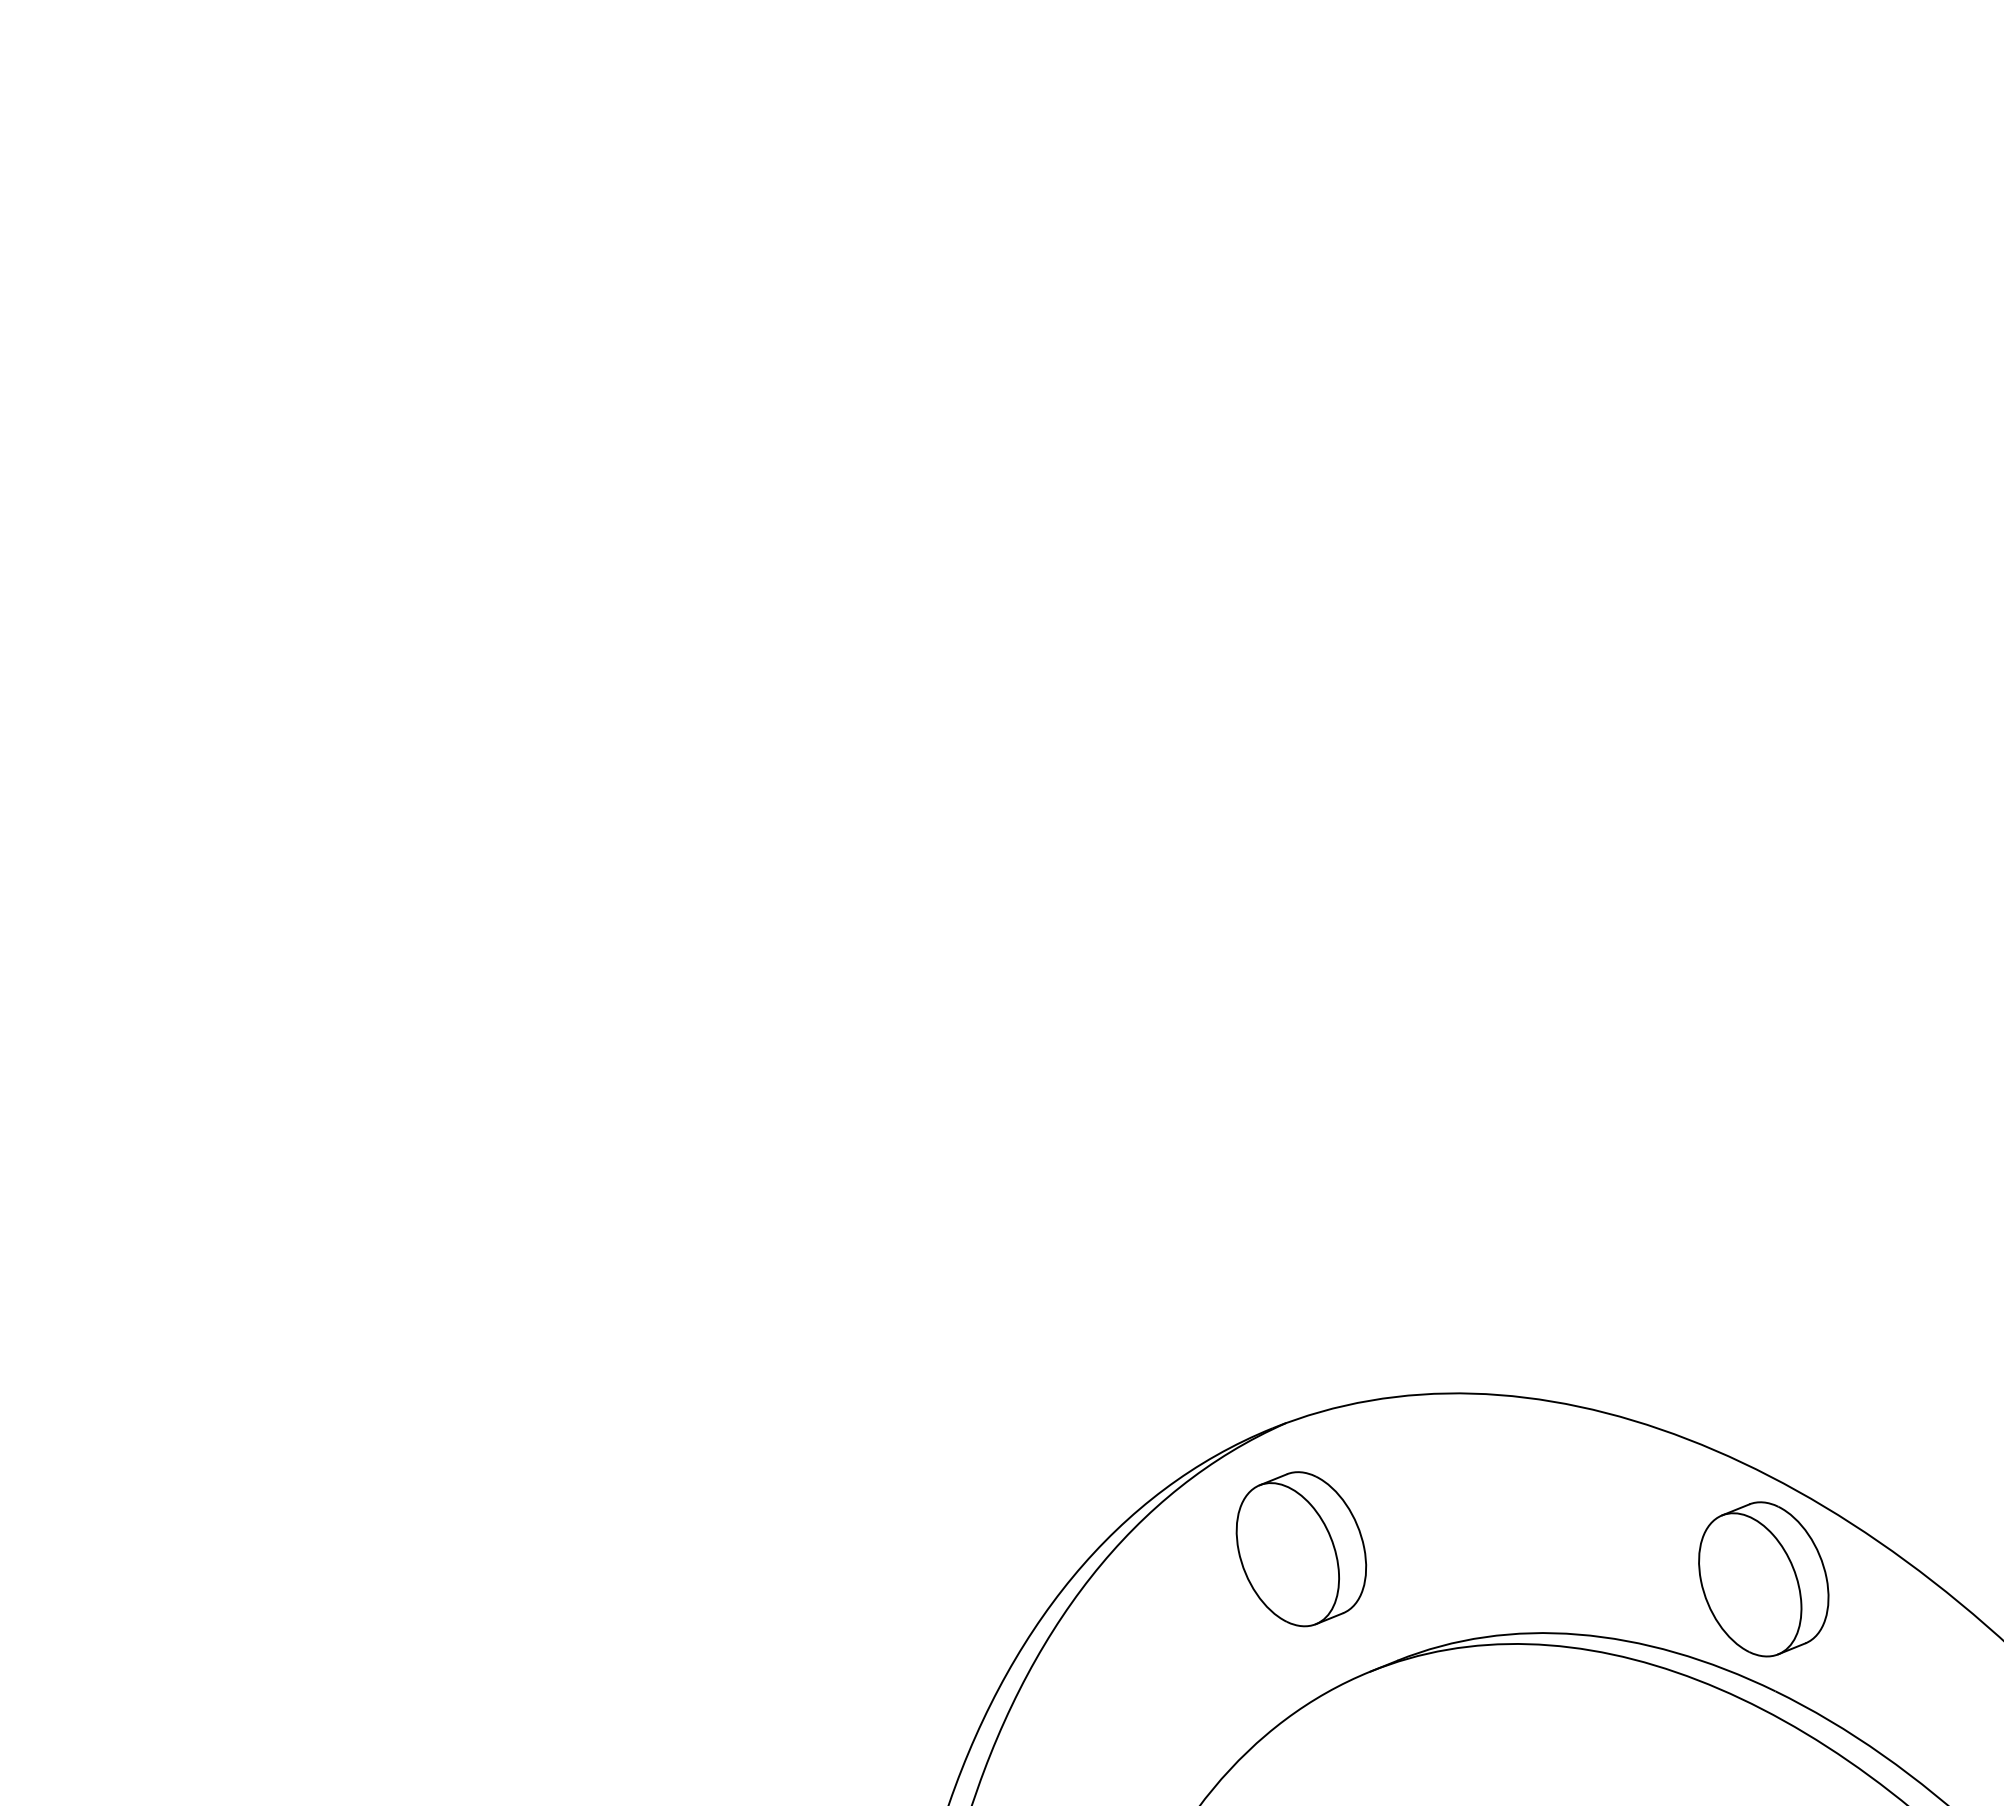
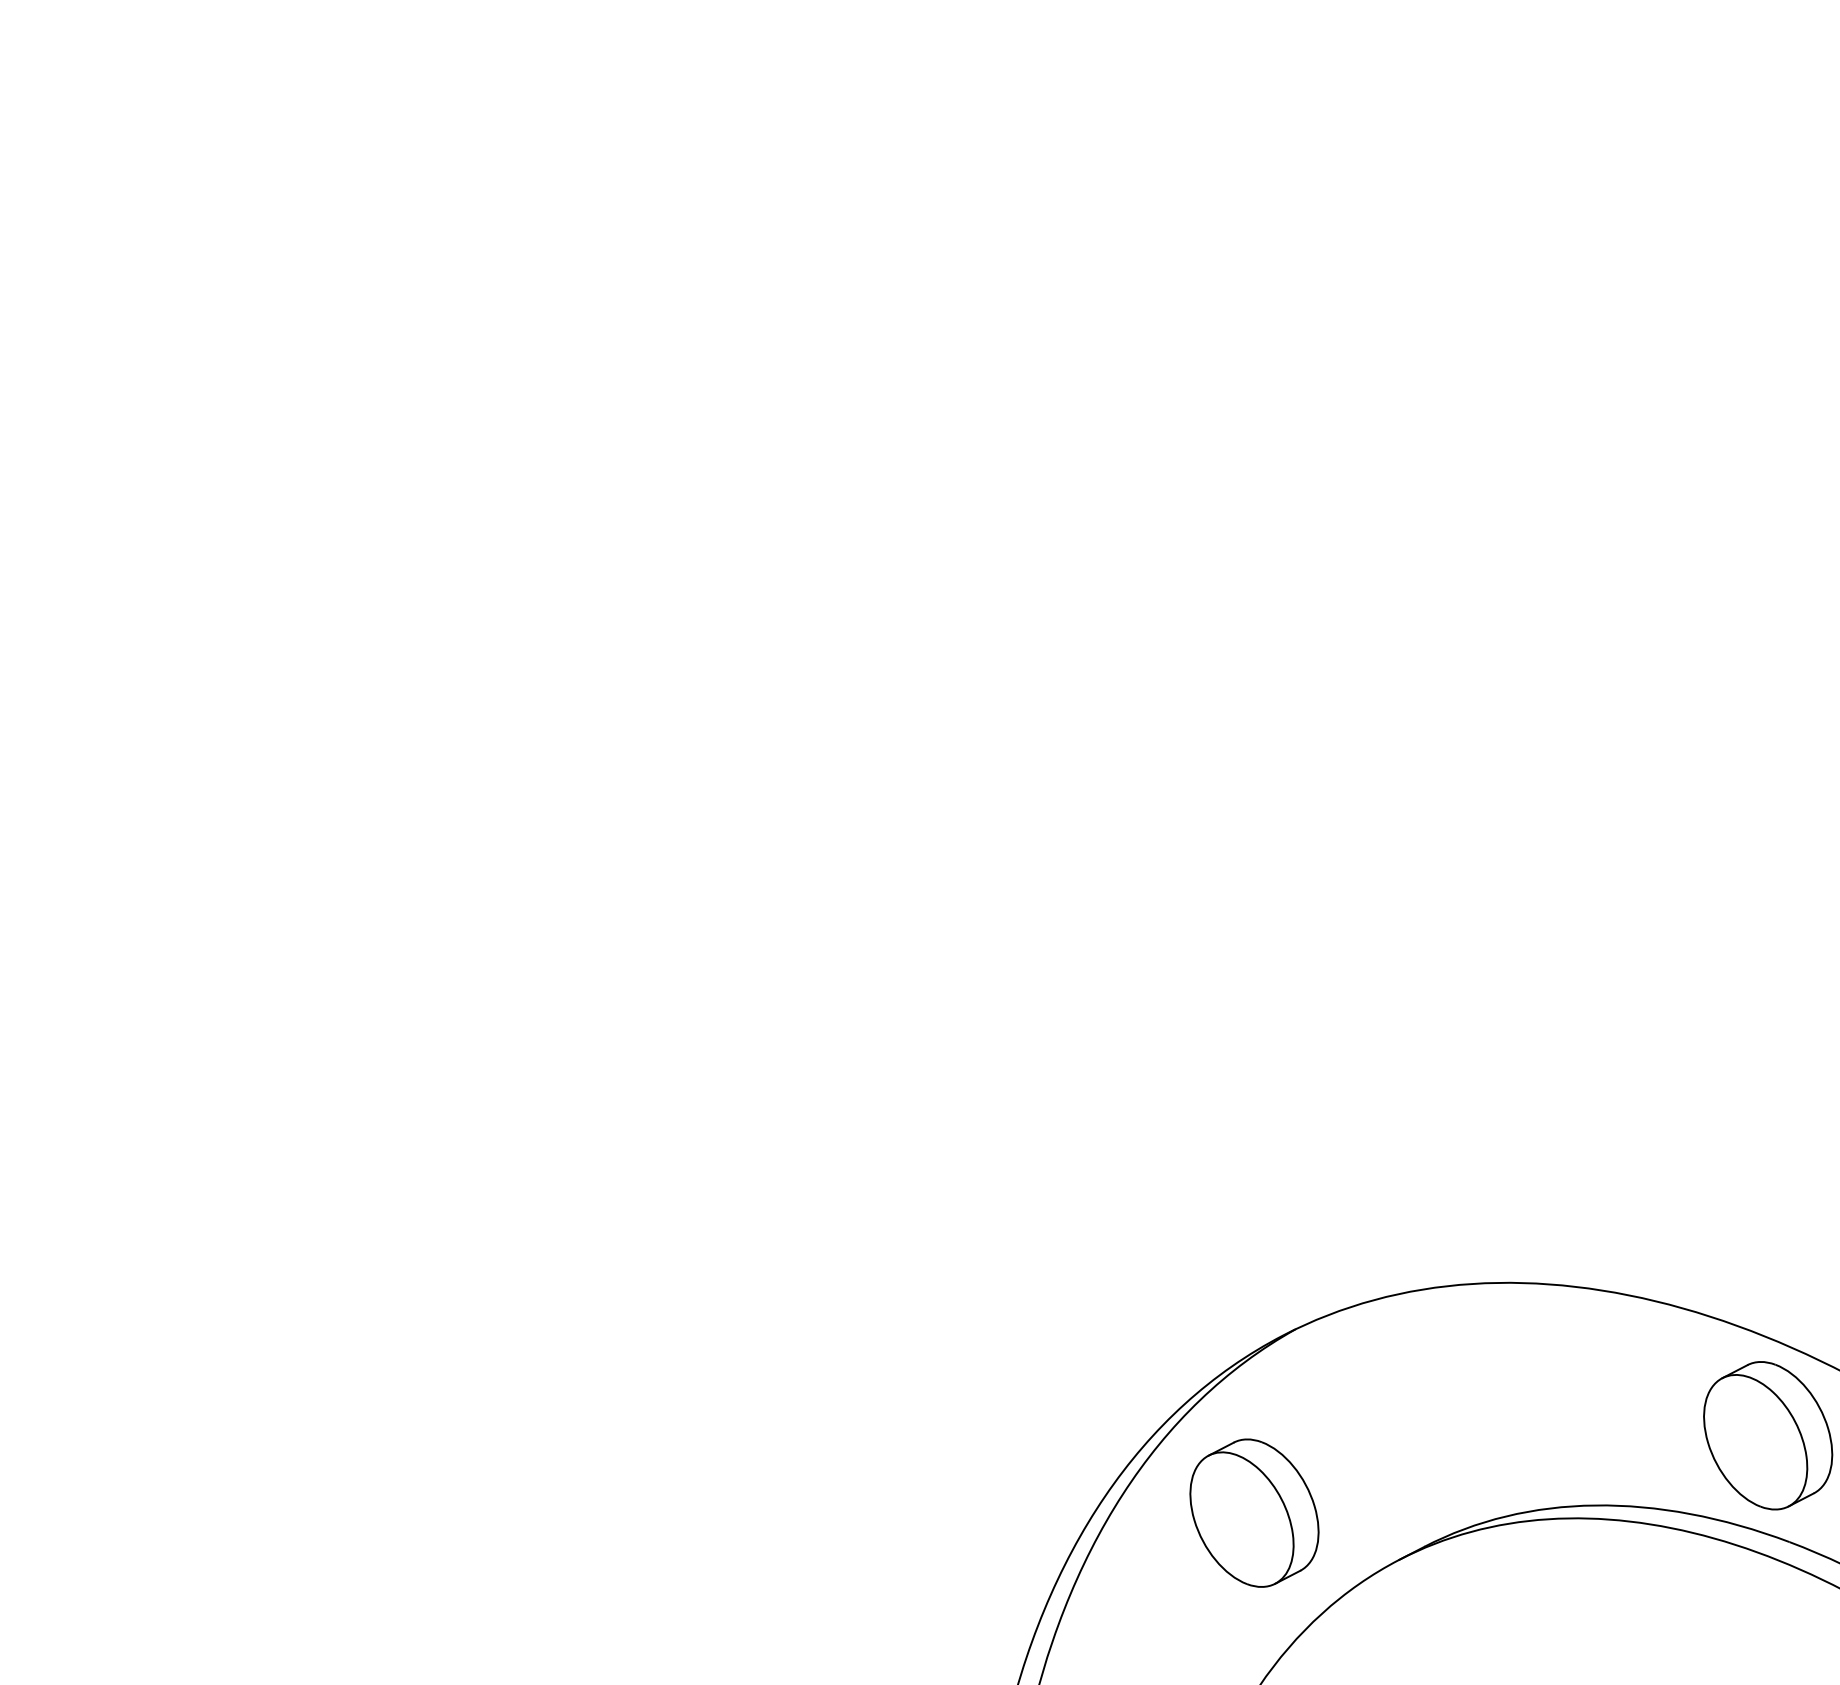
part: (1301, 1549) -> (1254, 1513), moved

